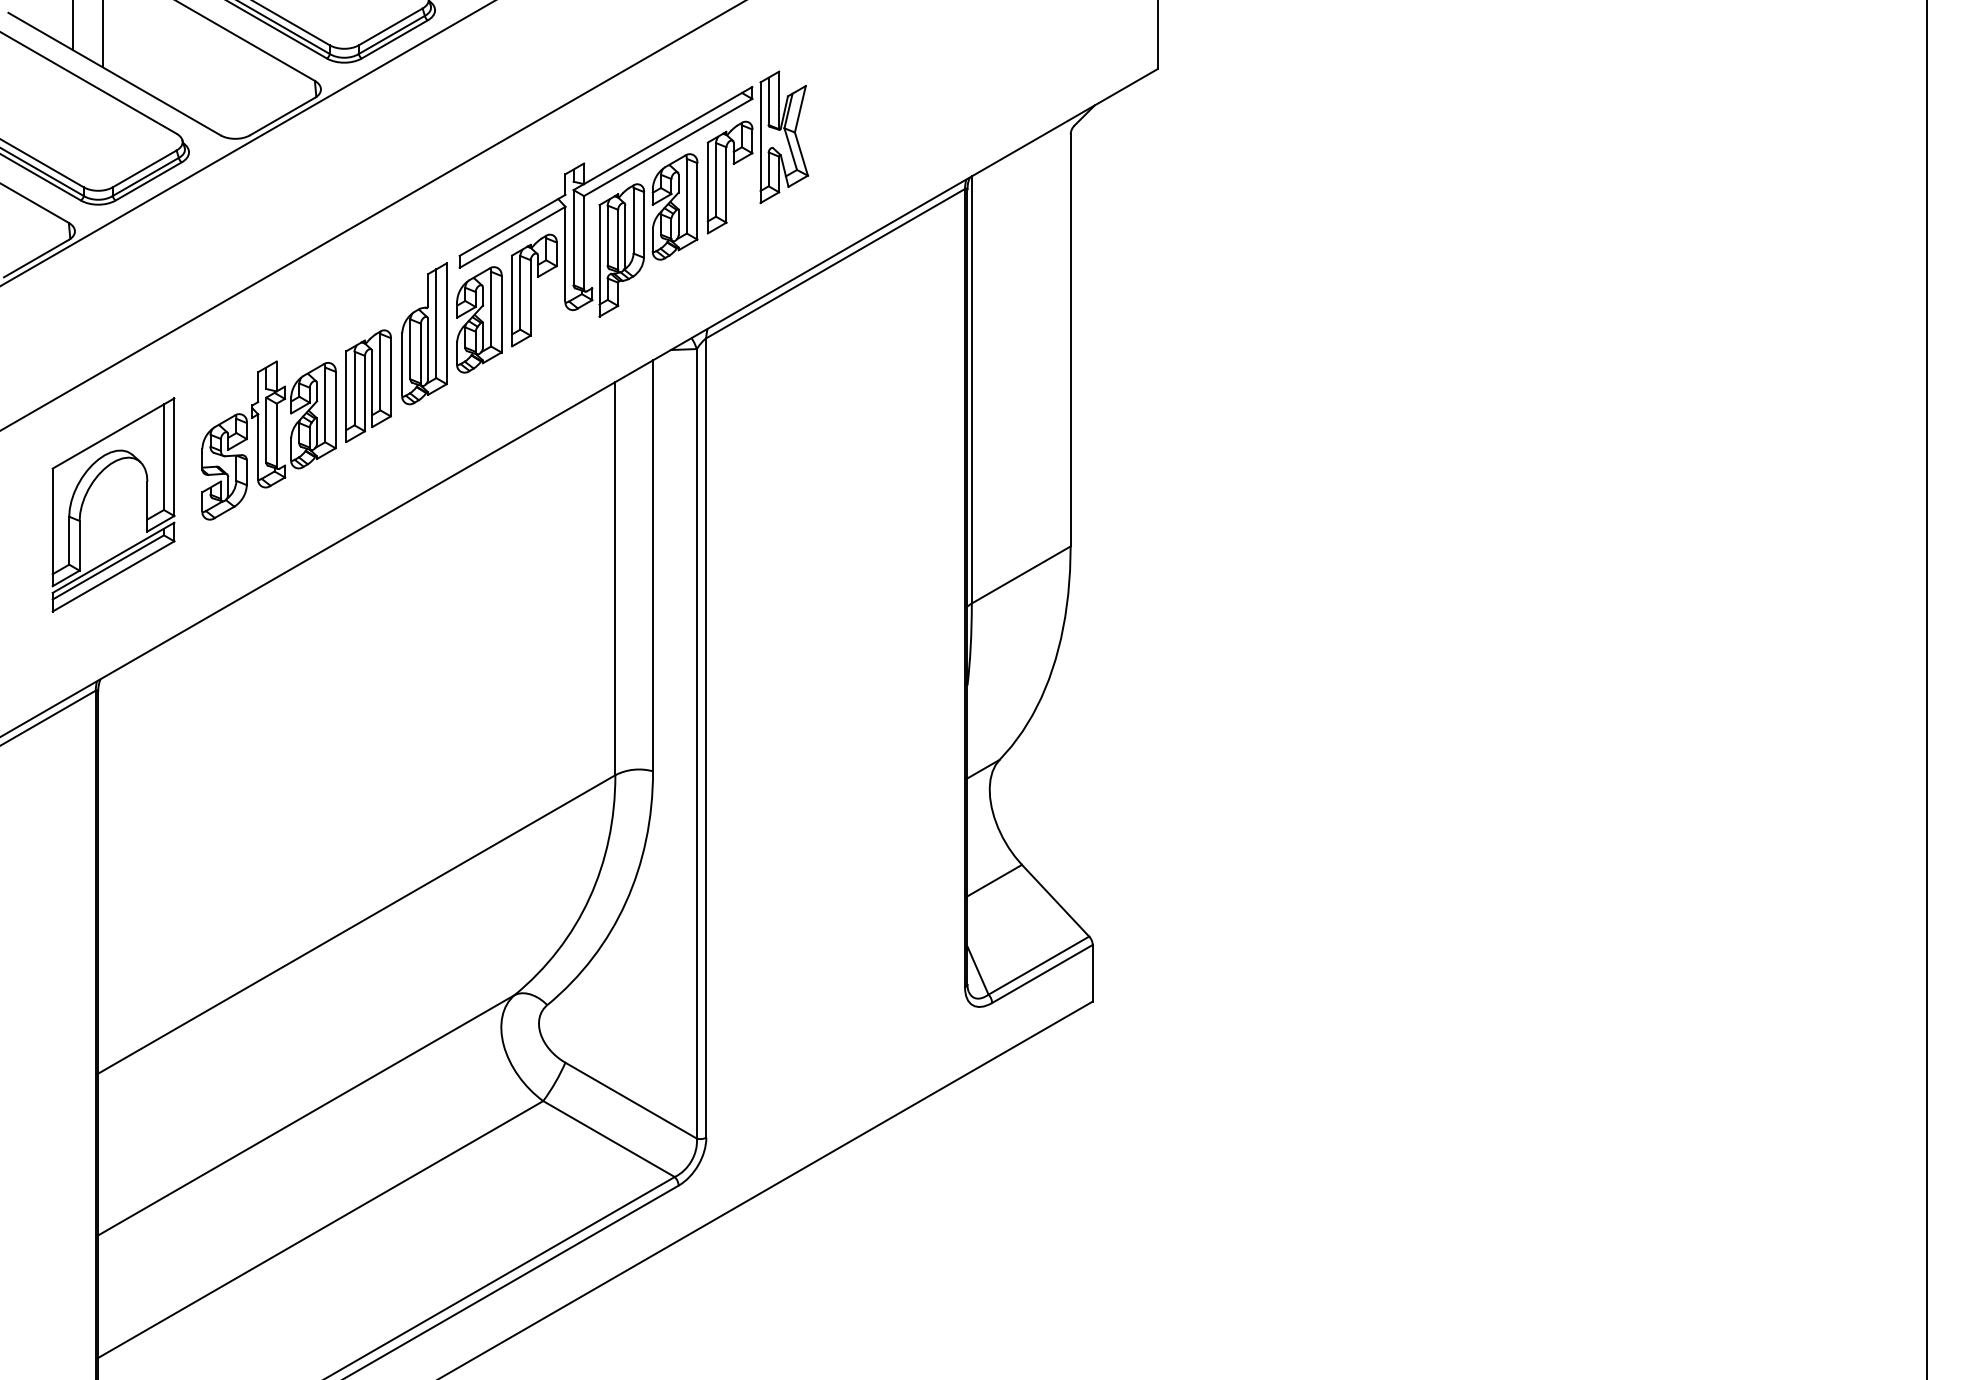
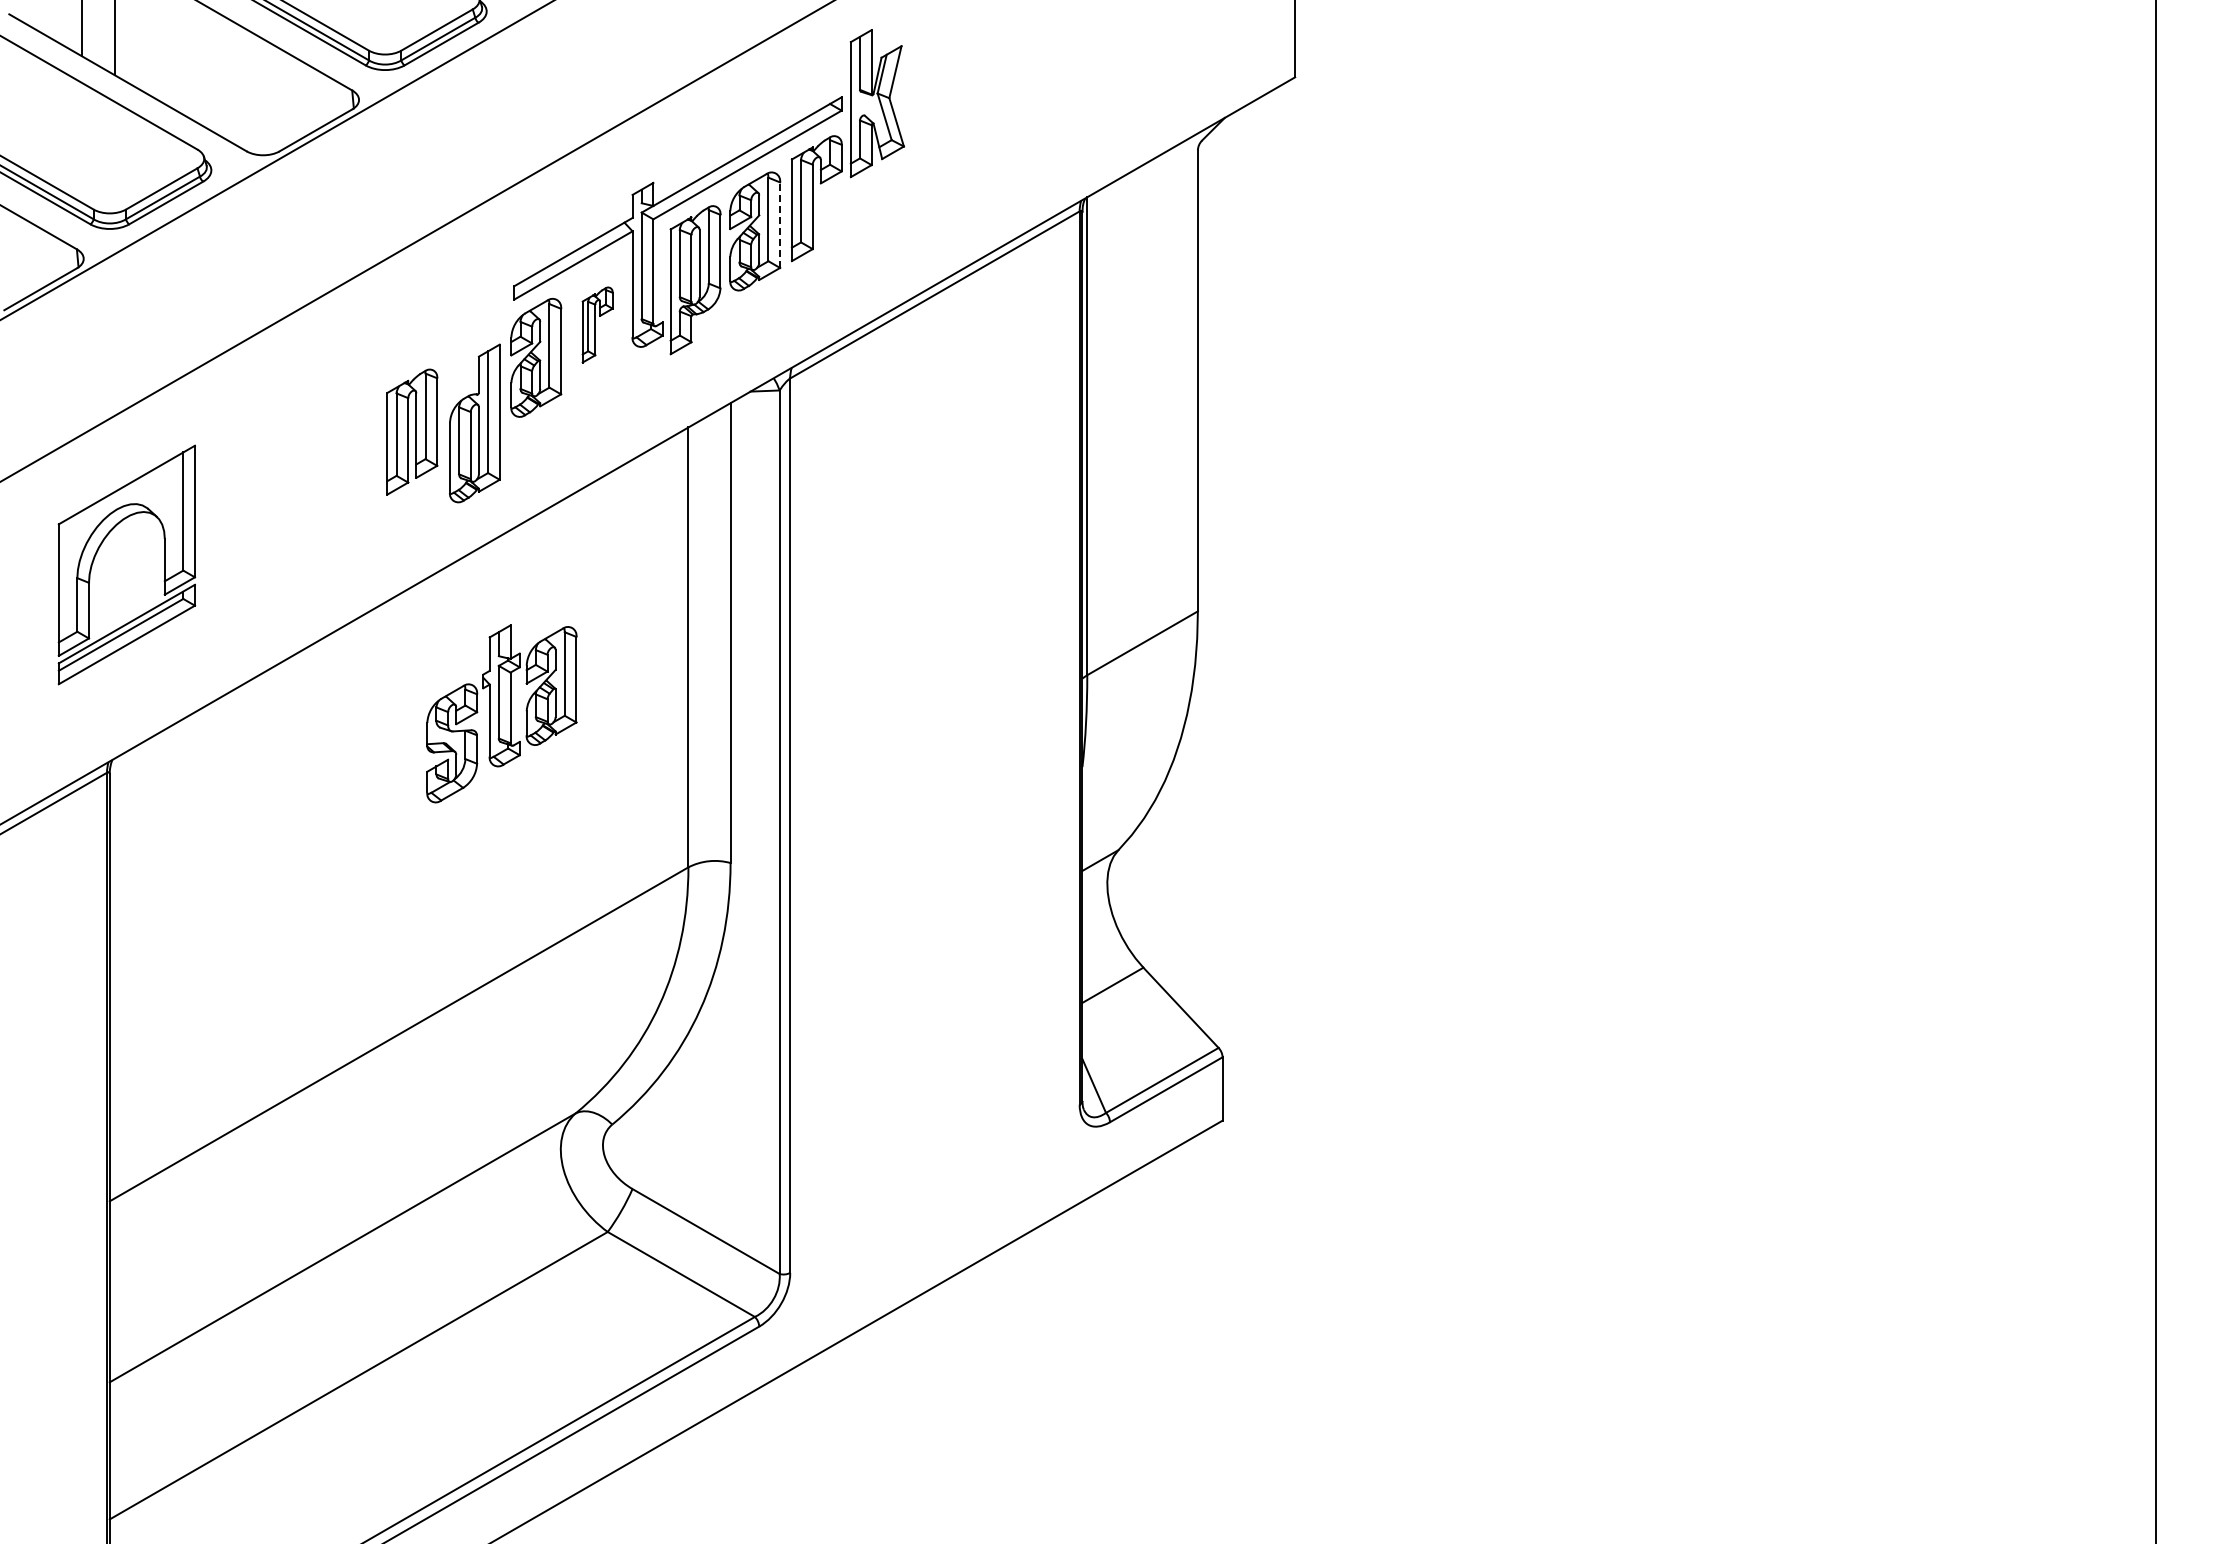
part: (784, 137) -> (877, 103), moved
line: (697, 201) -> (780, 225), solid -> dashed
part: (534, 290) -> (597, 324), size x0.6
part: (424, 333) -> (474, 423), moved
part: (268, 440) -> (501, 713), moved

